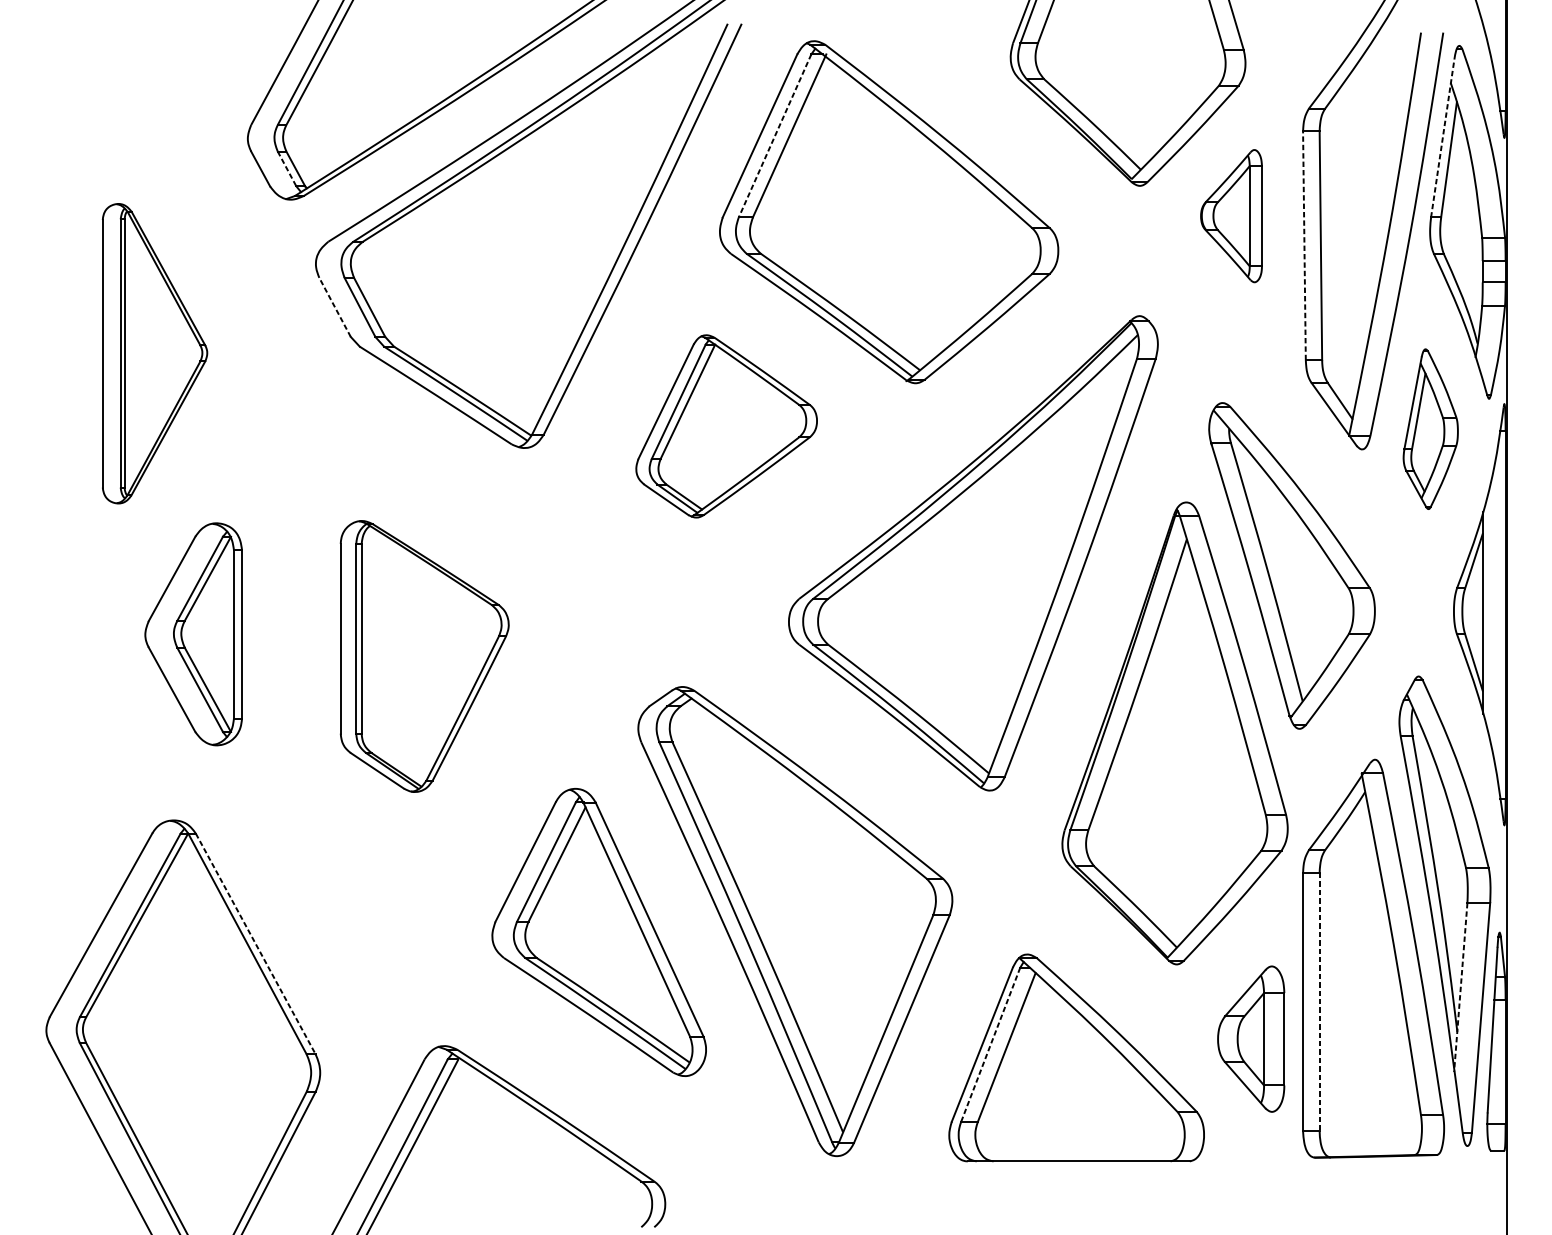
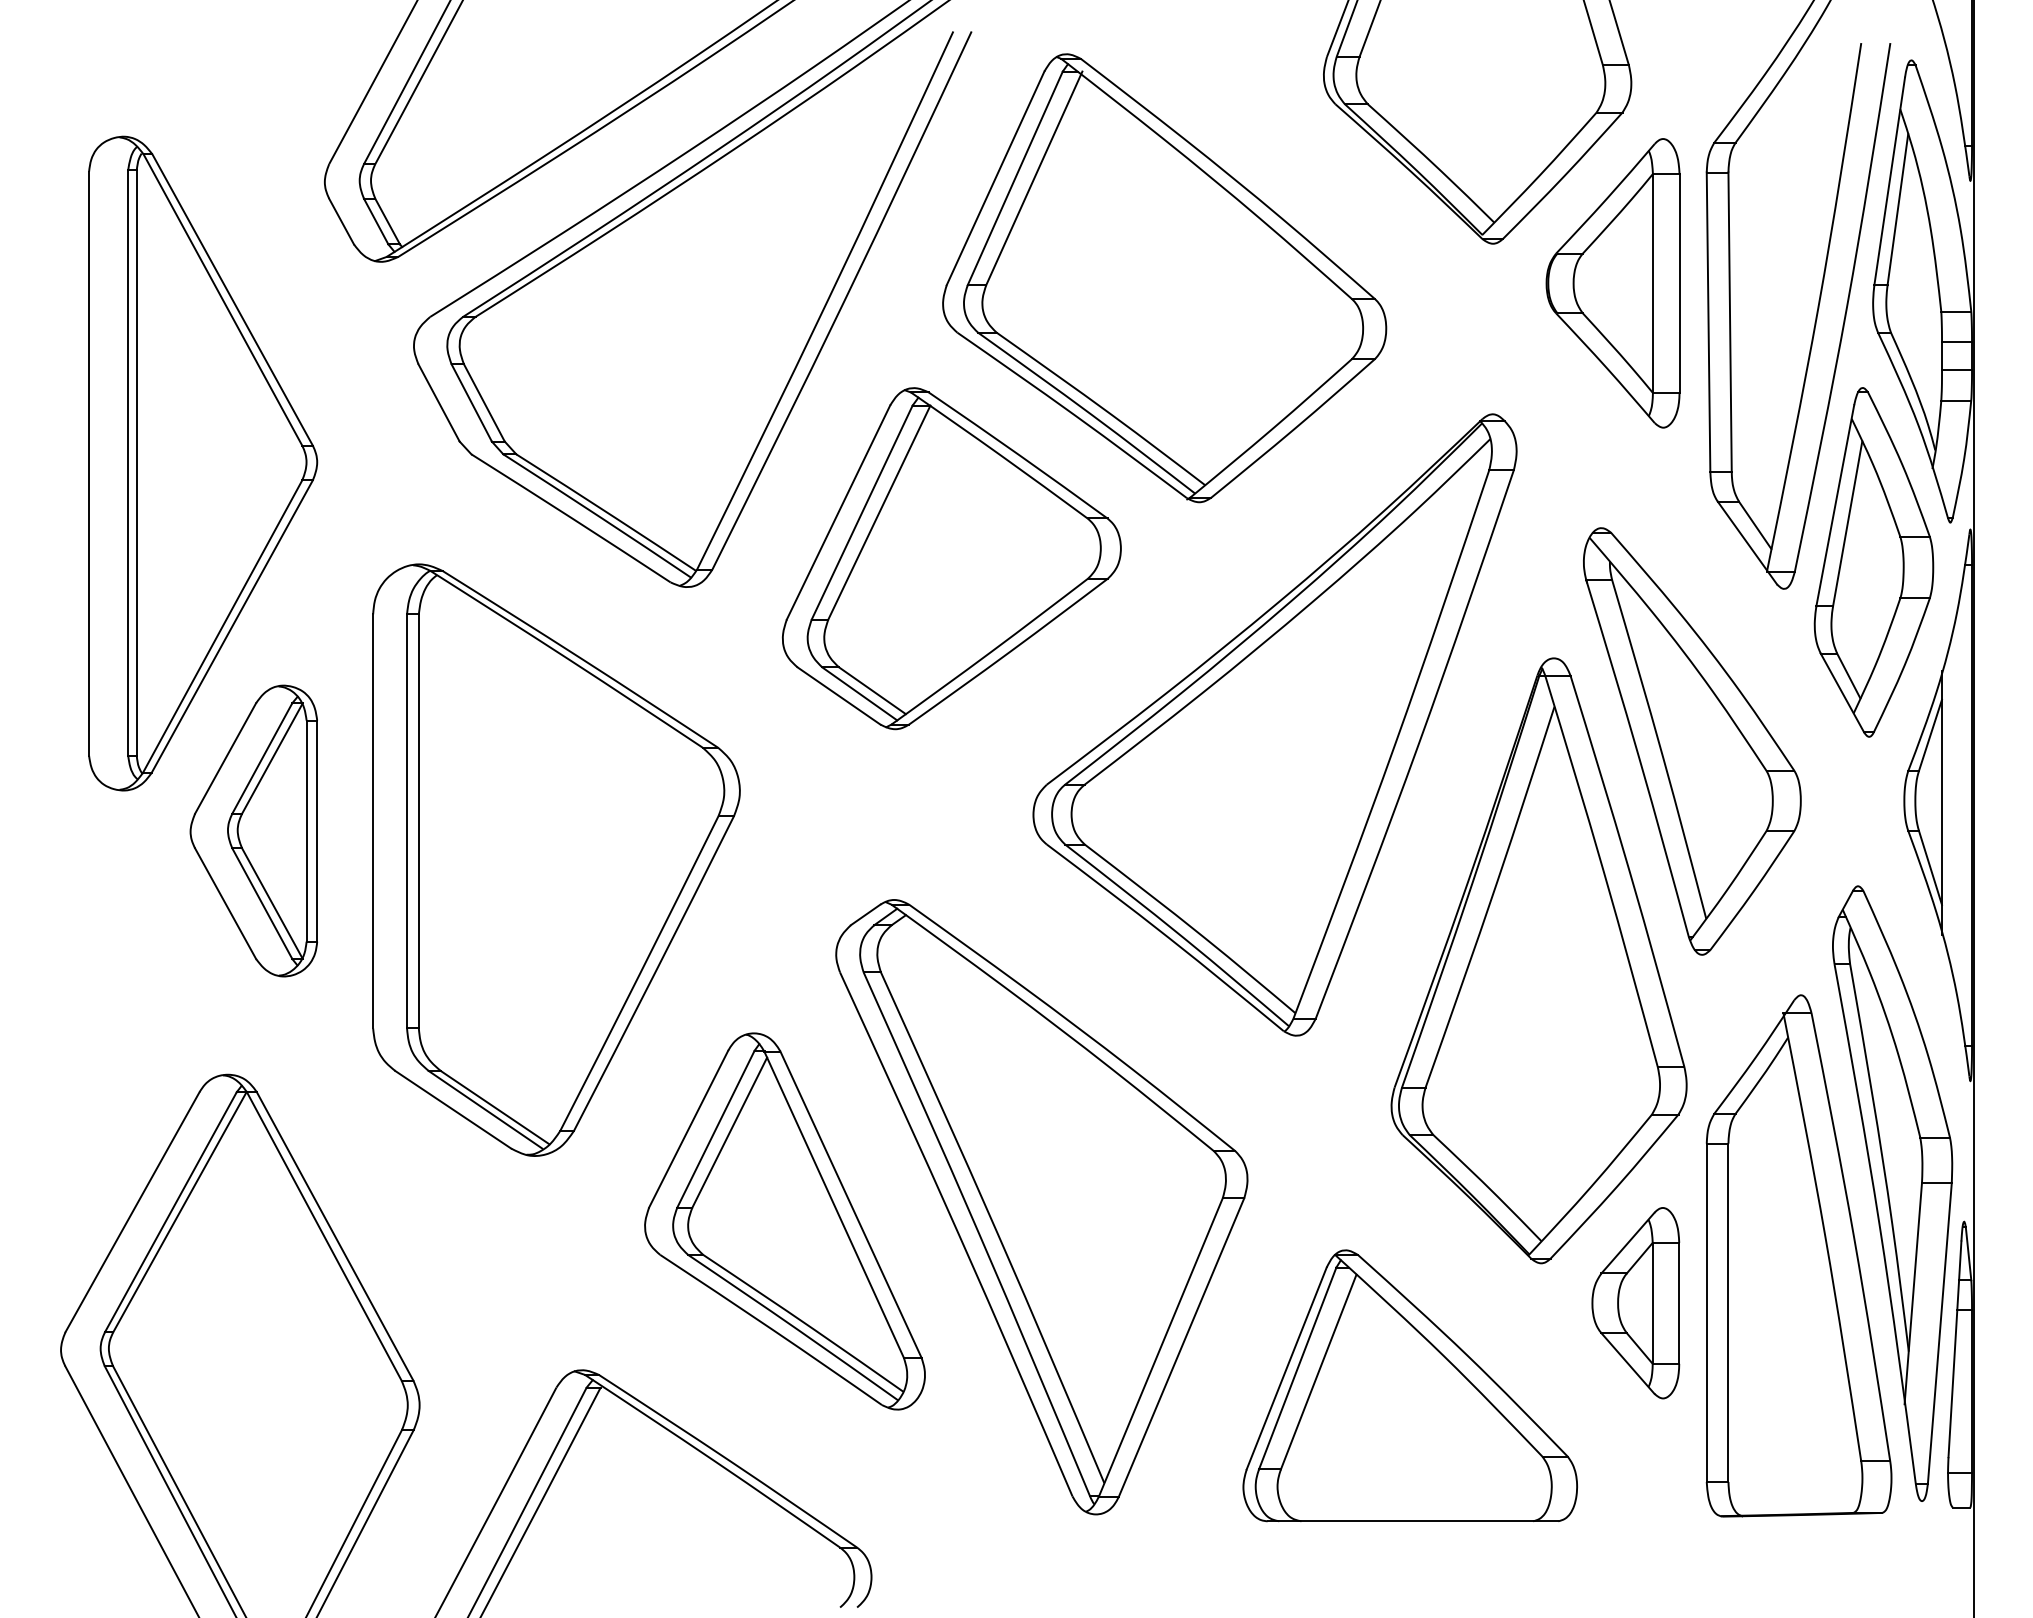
line: (775, 136) -> (1015, 178), dashed -> solid
line: (1442, 138) -> (1889, 181), dashed -> solid
line: (287, 168) -> (376, 221), dashed -> solid
part: (1231, 216) -> (1612, 283), size x1.67
line: (1304, 246) -> (1708, 322), dashed -> solid
line: (335, 307) -> (439, 402), dashed -> solid
part: (155, 353) -> (203, 463), size x1.67
part: (726, 426) -> (951, 558), size x1.43
part: (1430, 429) -> (1873, 562), size x1.67
part: (424, 656) -> (556, 859), size x1.67
line: (255, 943) -> (335, 1236), dashed -> solid
line: (1460, 988) -> (1913, 1294), dashed -> solid
line: (1319, 1002) -> (1728, 1313), dashed -> solid
part: (1250, 1039) -> (1635, 1303), moved
line: (990, 1045) -> (1297, 1369), dashed -> solid

